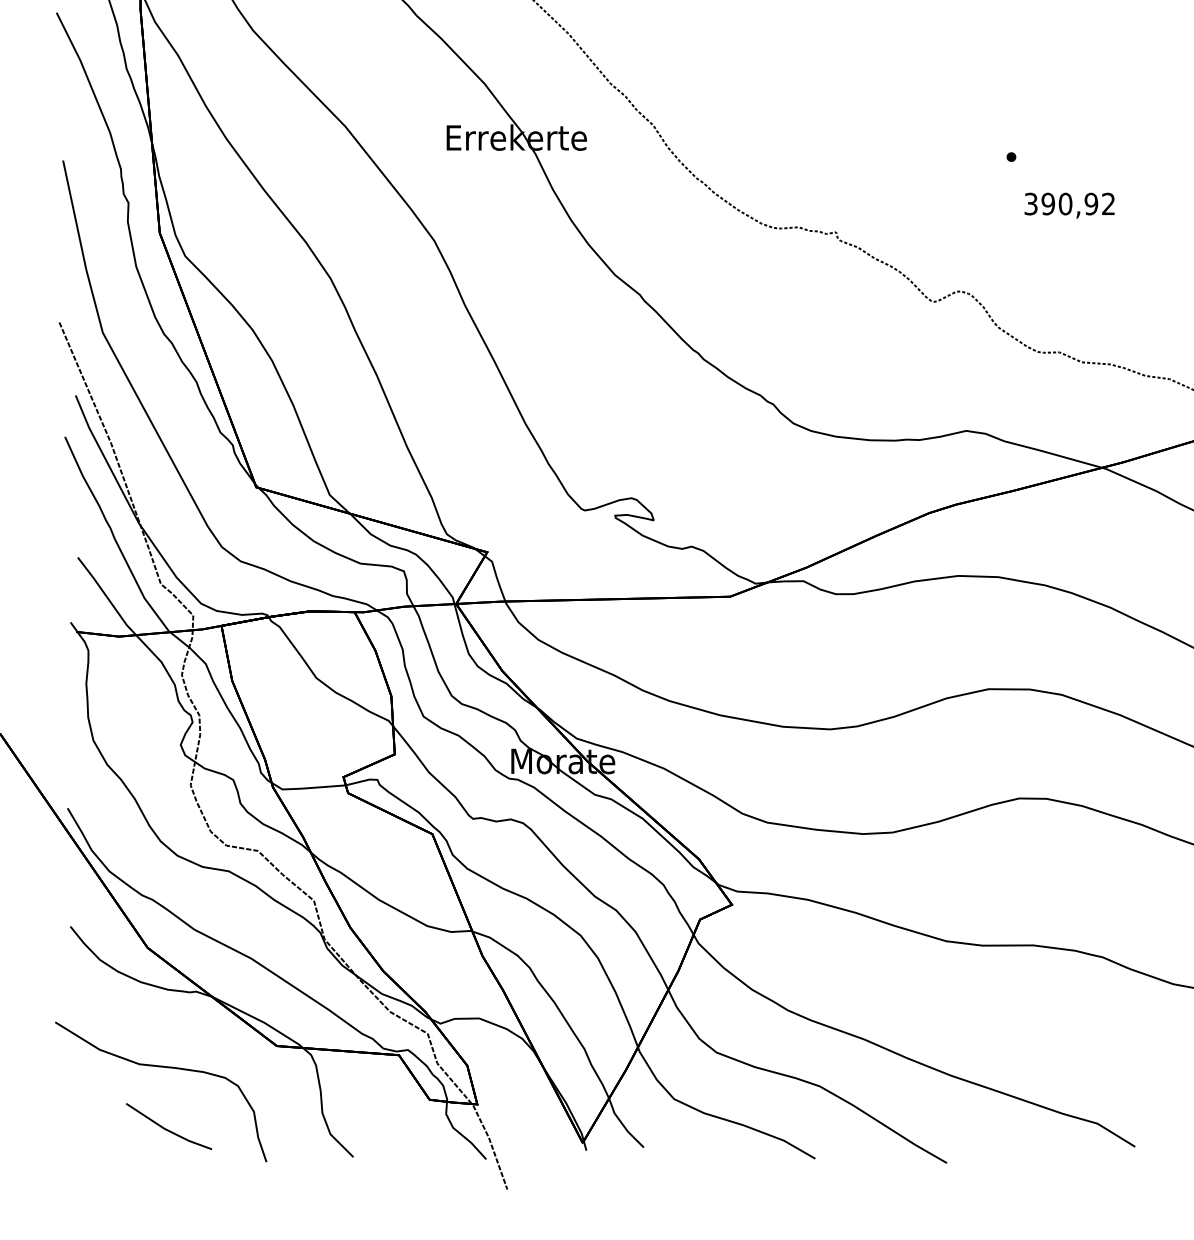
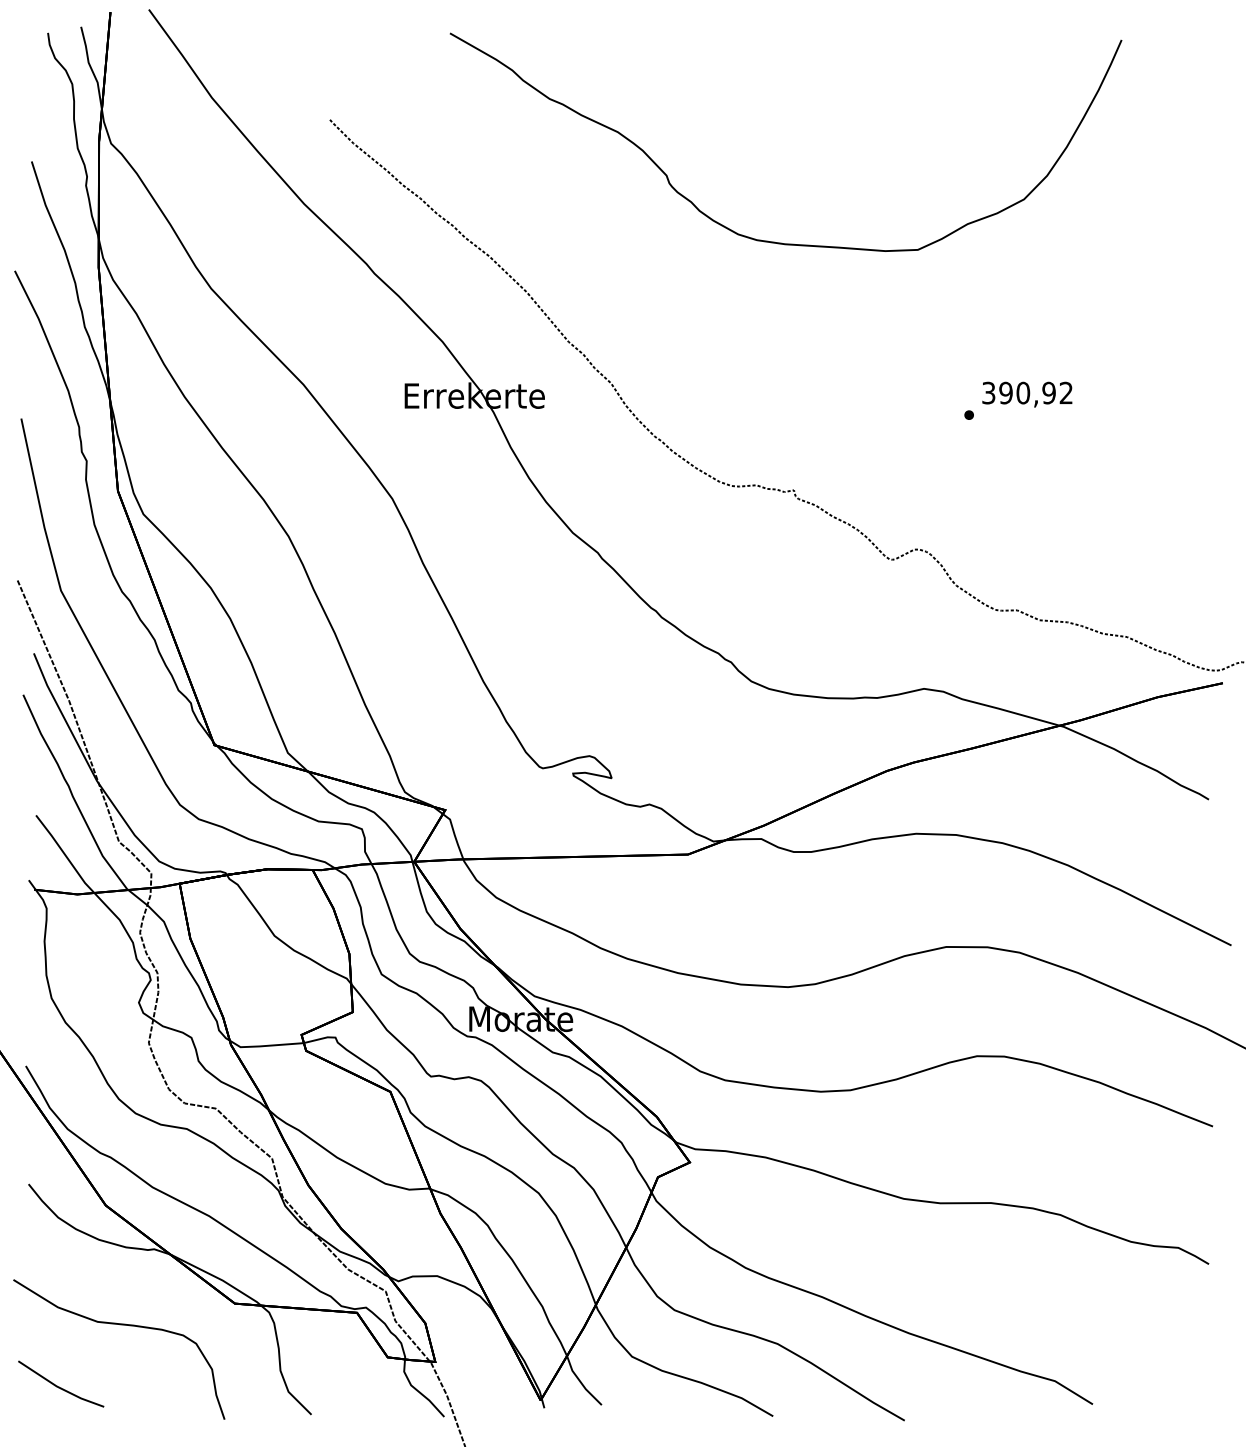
text: (1069, 205) -> (1027, 394), moved
line: (167, 1128) -> (59, 1386), moved

